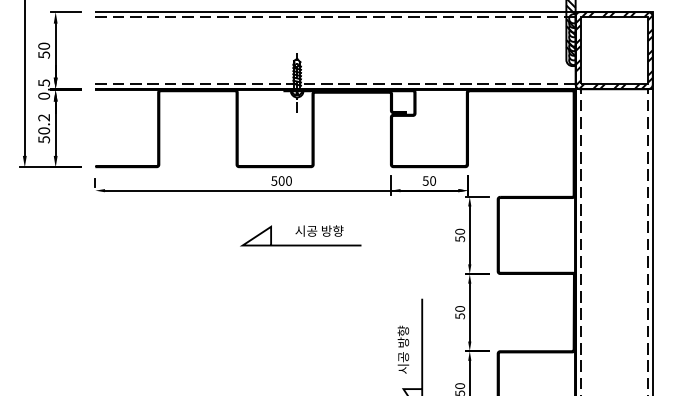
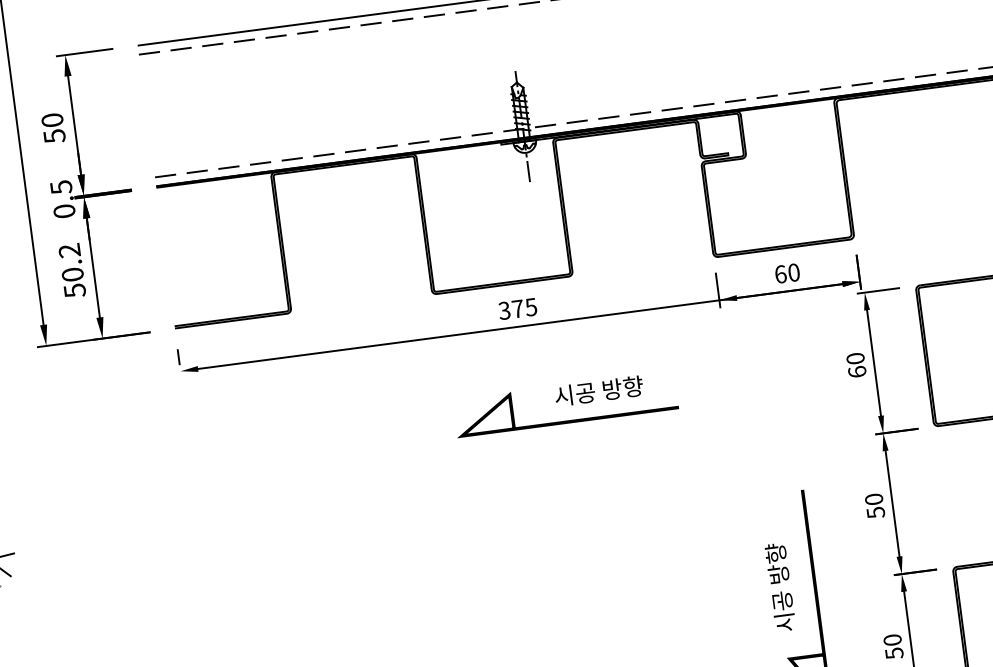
text: (281, 180) -> (517, 308), 500 -> 375
text: (425, 180) -> (780, 273), 50 -> 60
text: (459, 239) -> (856, 372), 50 -> 60

